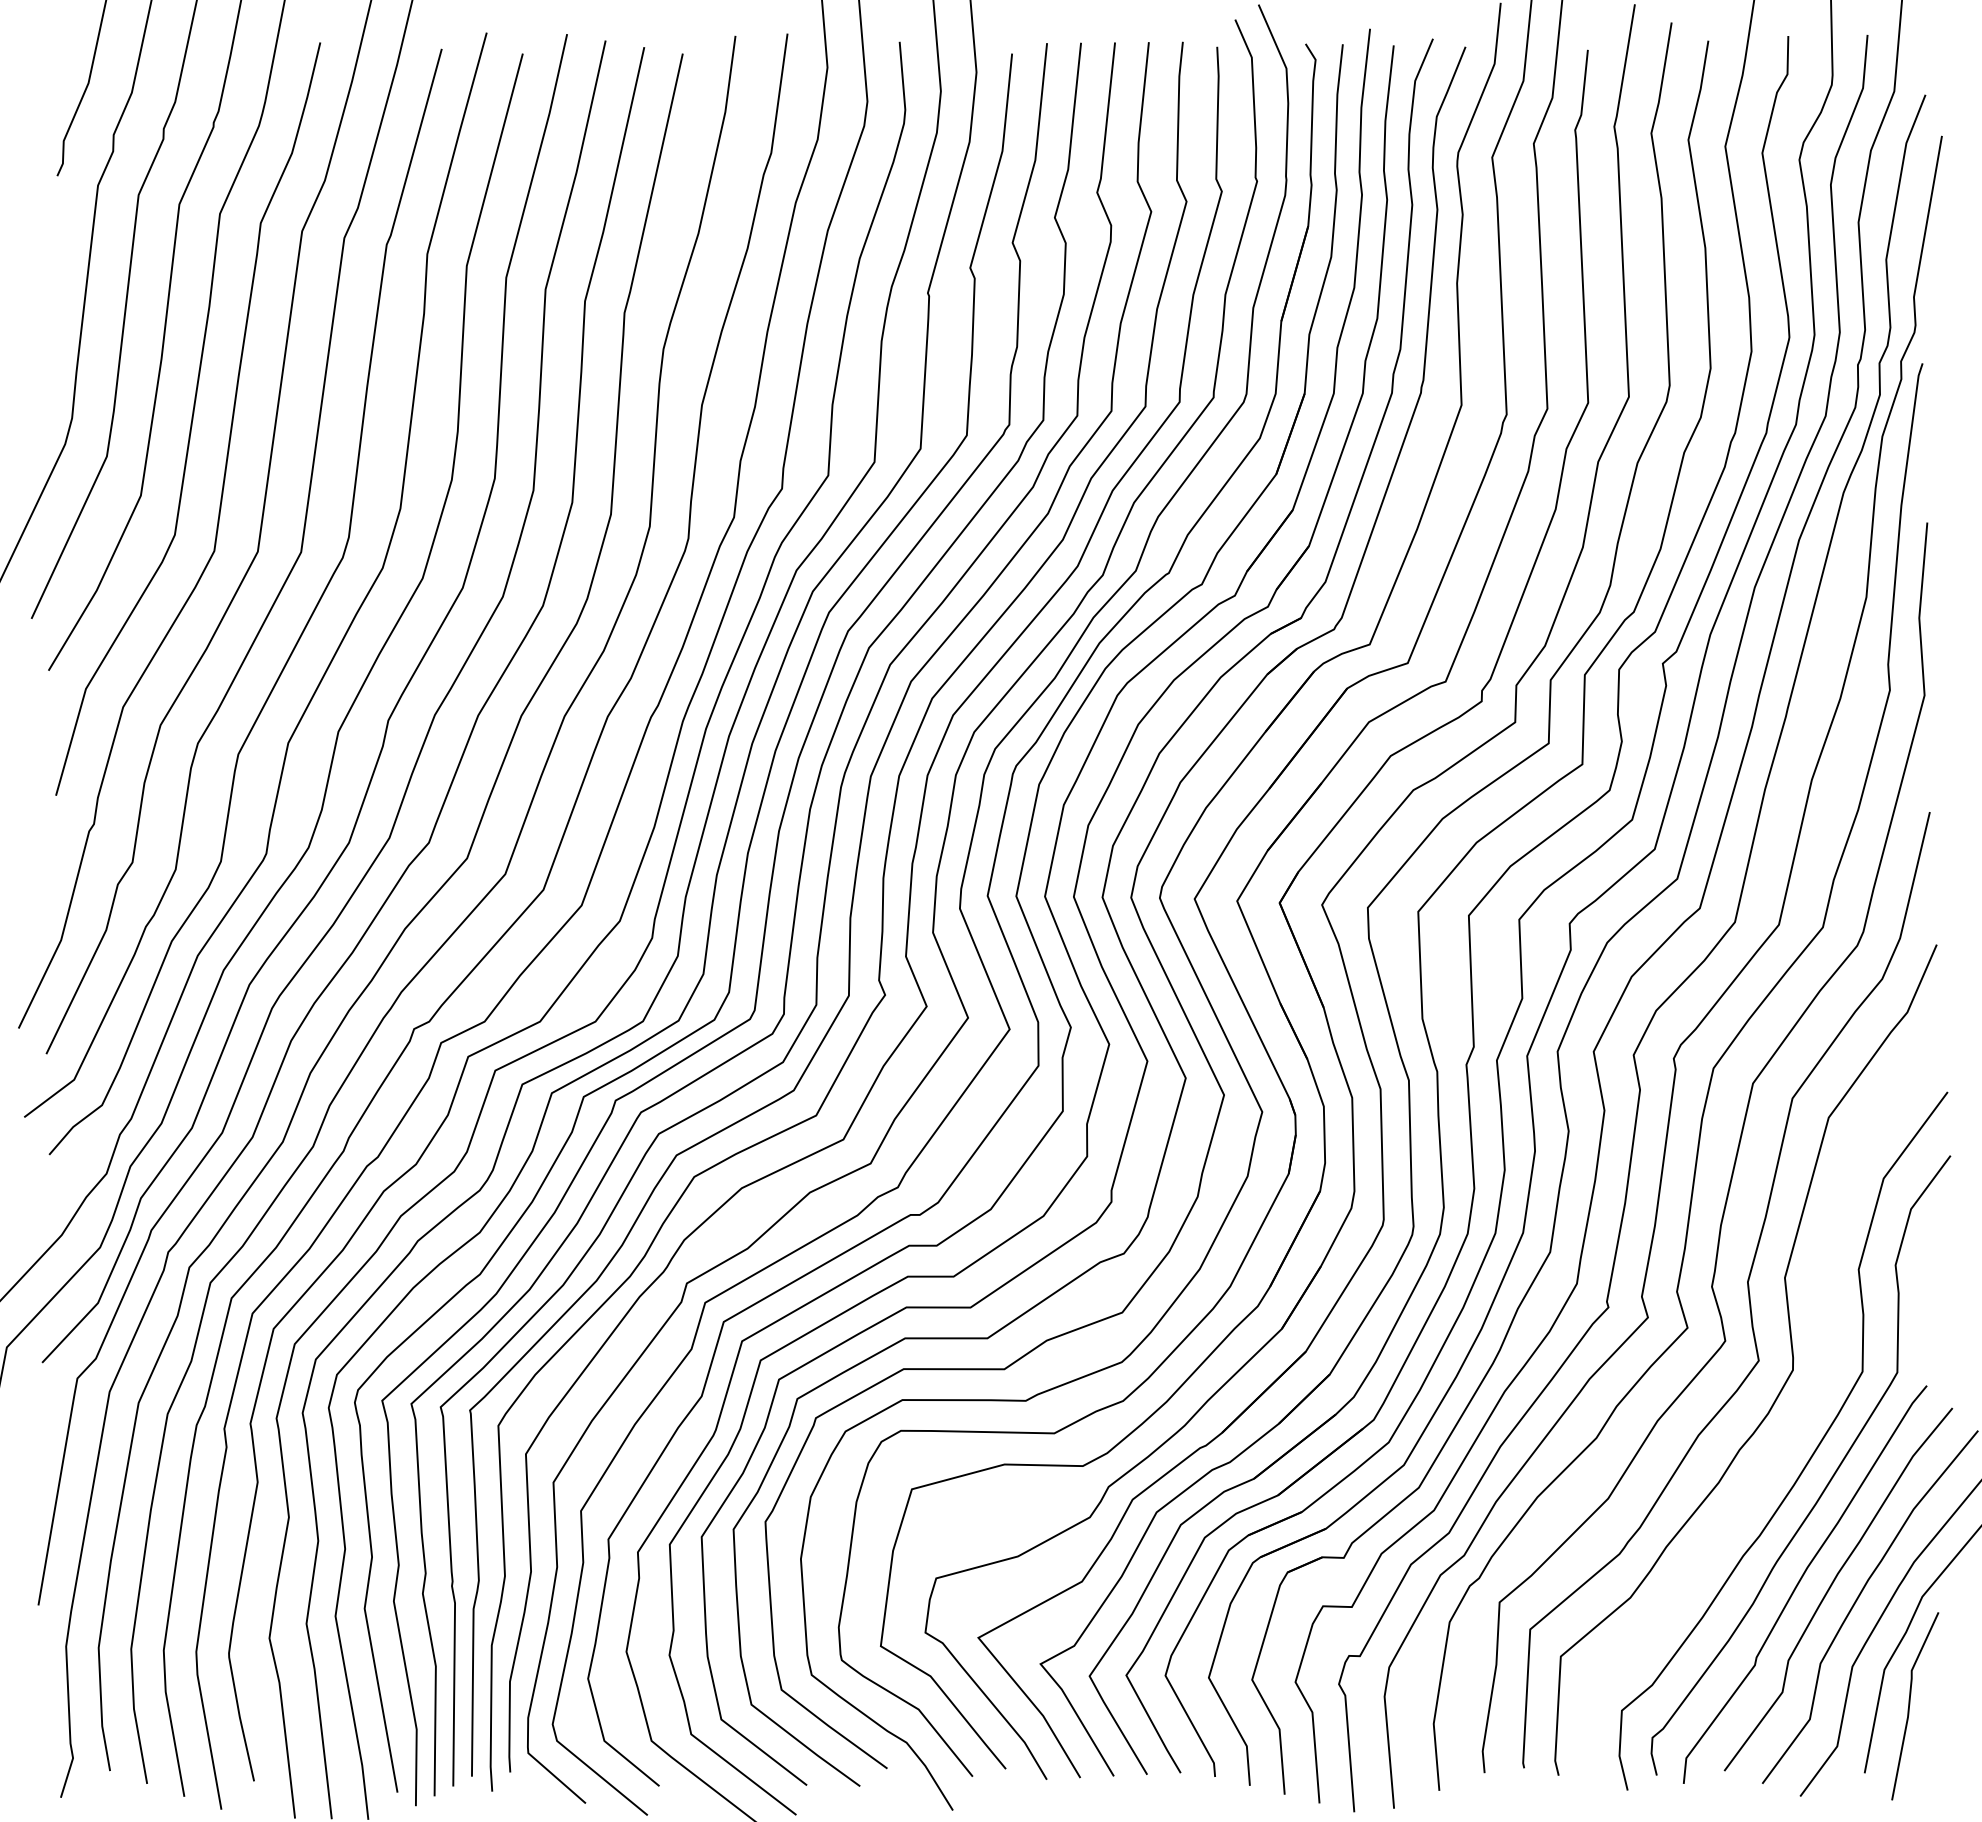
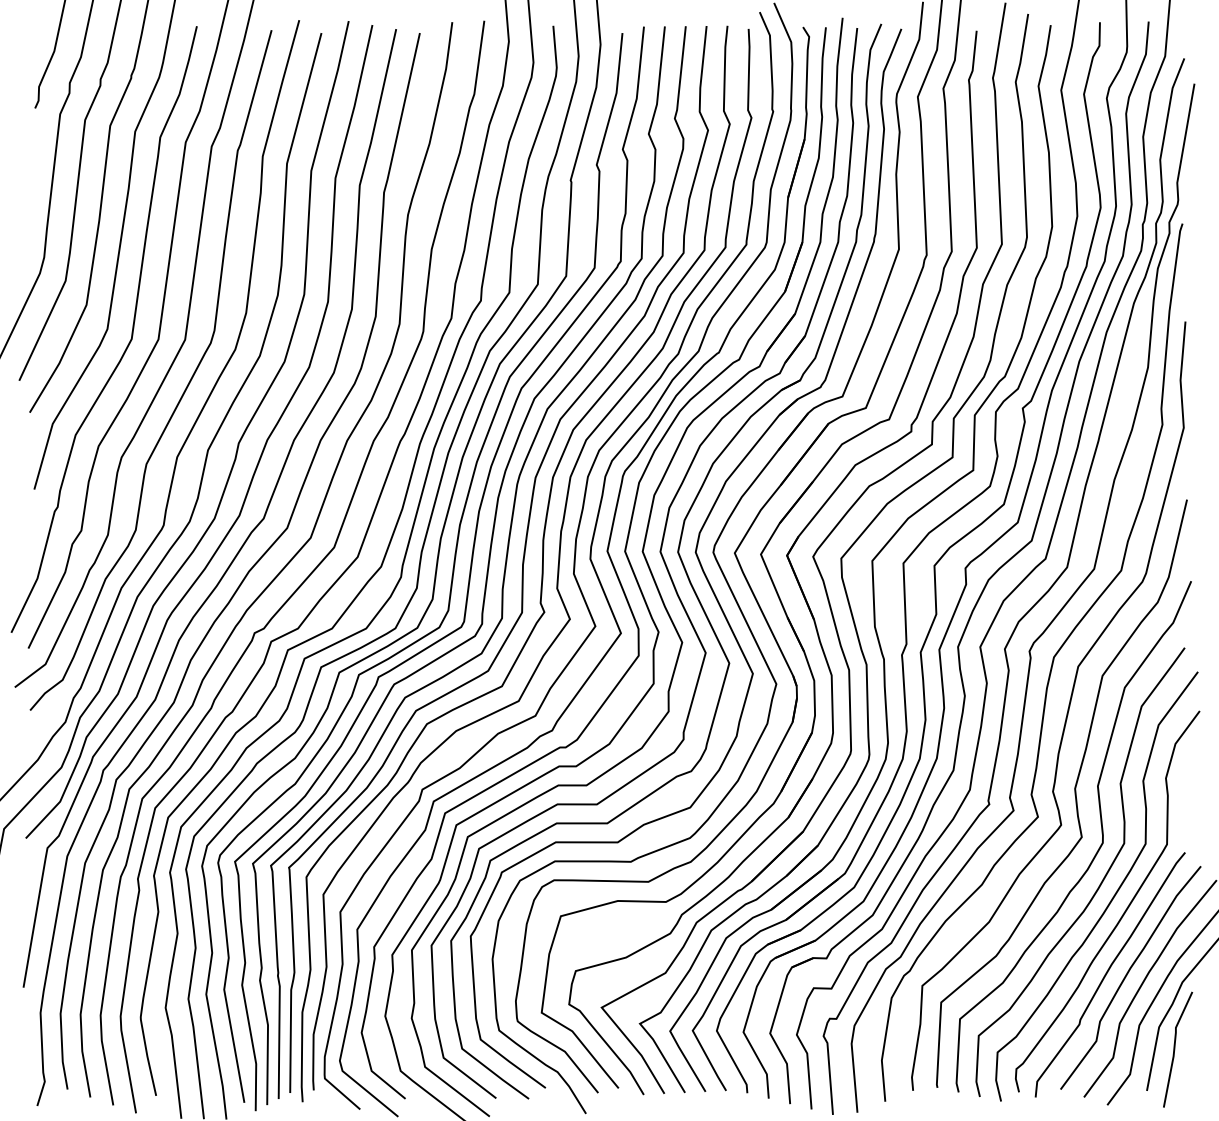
curve: (1789, 1434) -> (1100, 882), added

